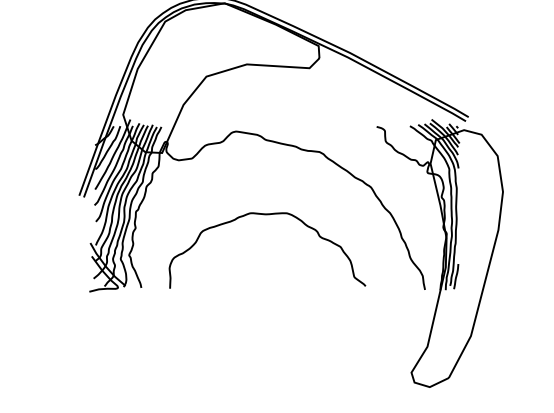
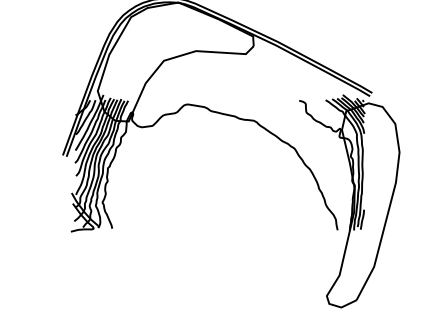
curve: (266, 215) -> (211, 171), removed

